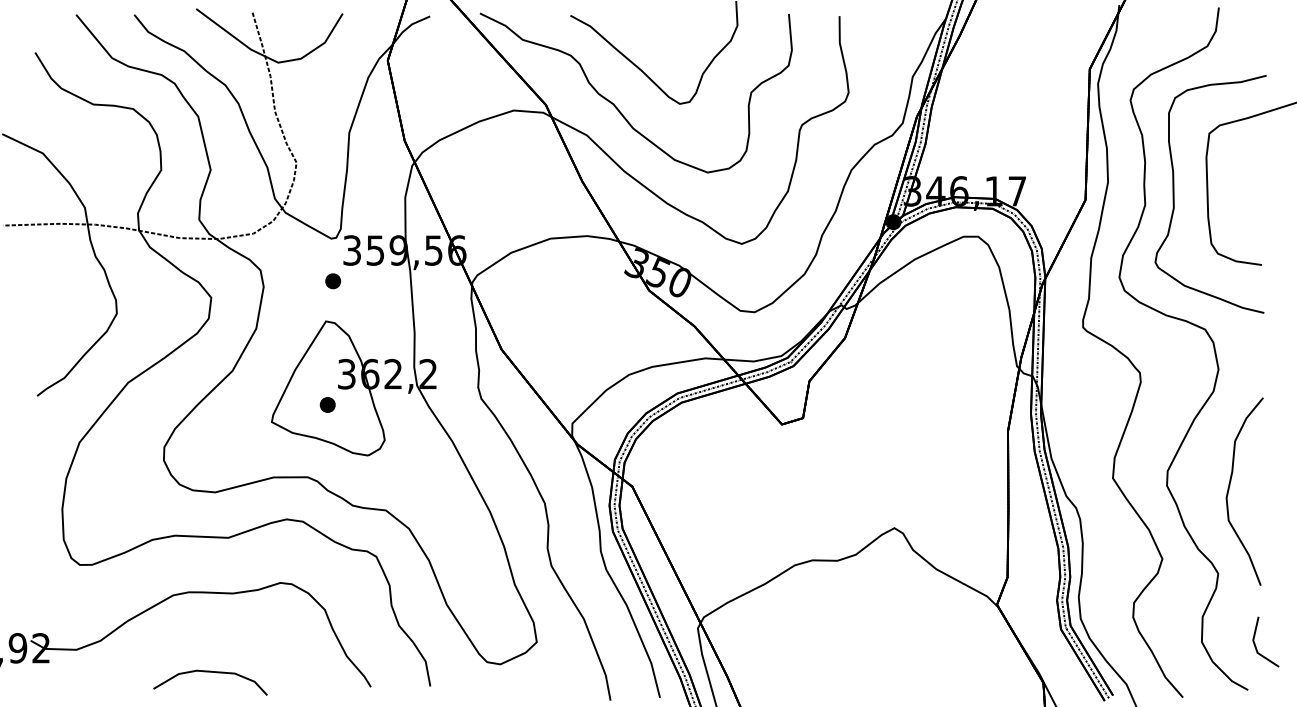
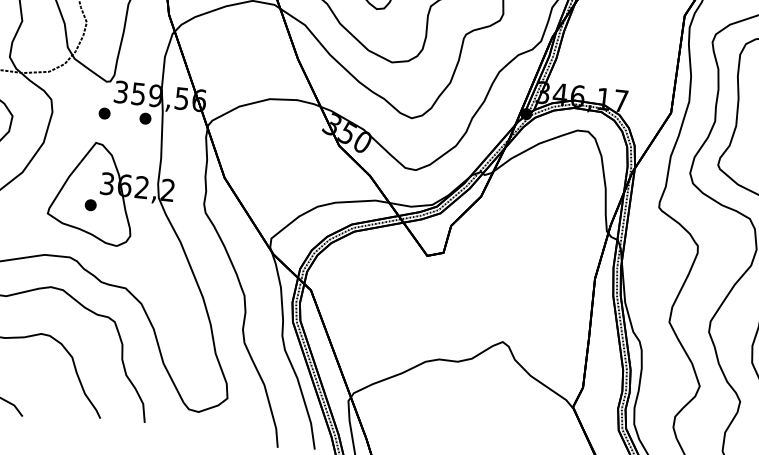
part: (388, 282) -> (145, 118), added

